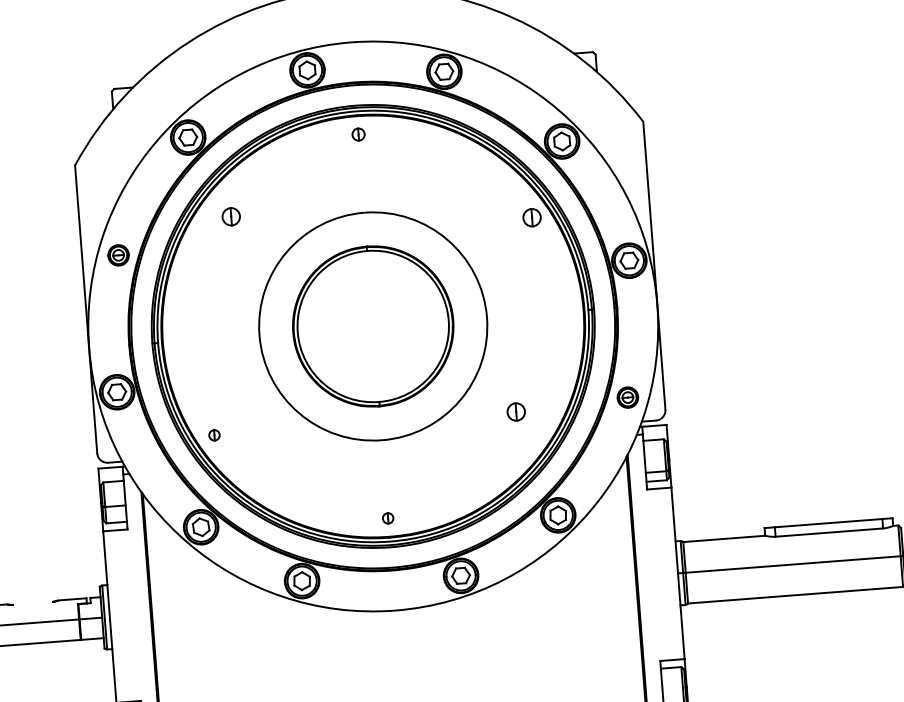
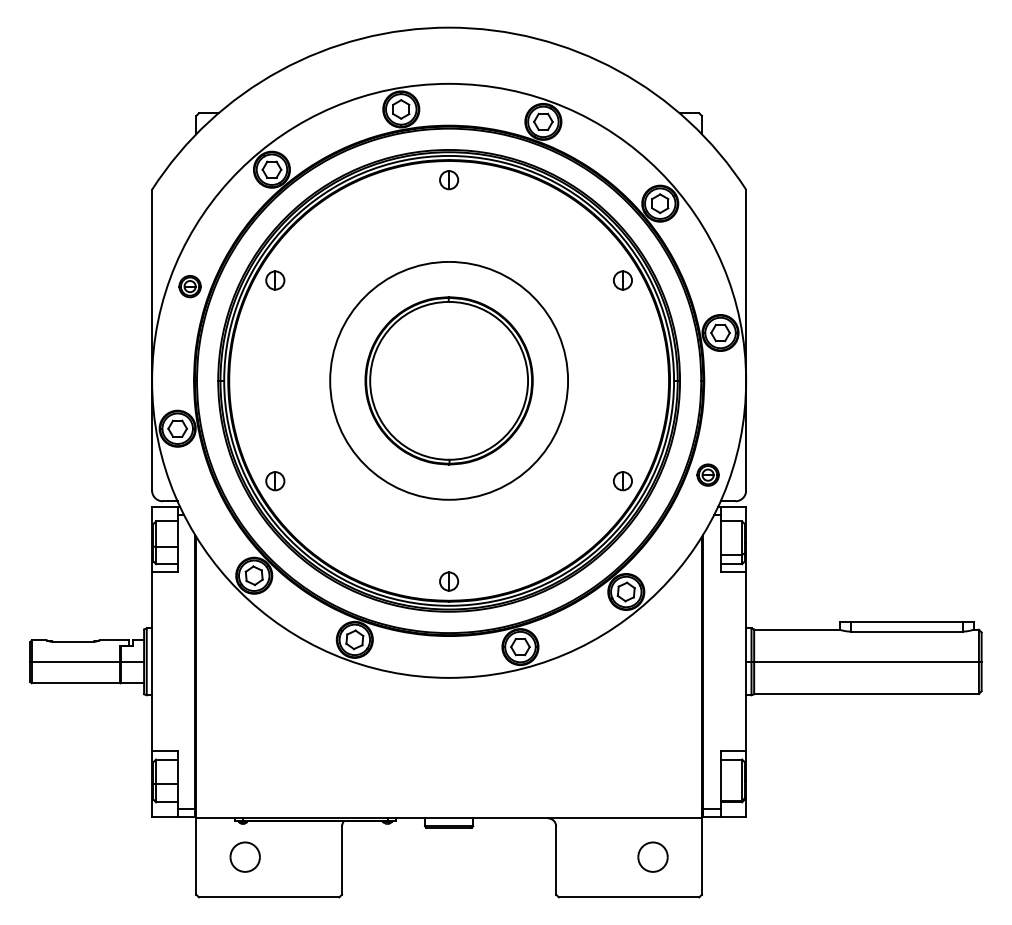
part: (358, 134) -> (449, 180), size x1.43
part: (231, 216) -> (275, 280), moved
part: (515, 412) -> (622, 481), moved
part: (214, 435) -> (275, 481), size x1.67
part: (388, 518) -> (449, 581), size x1.67
line: (33, 603) -> (73, 641), added

